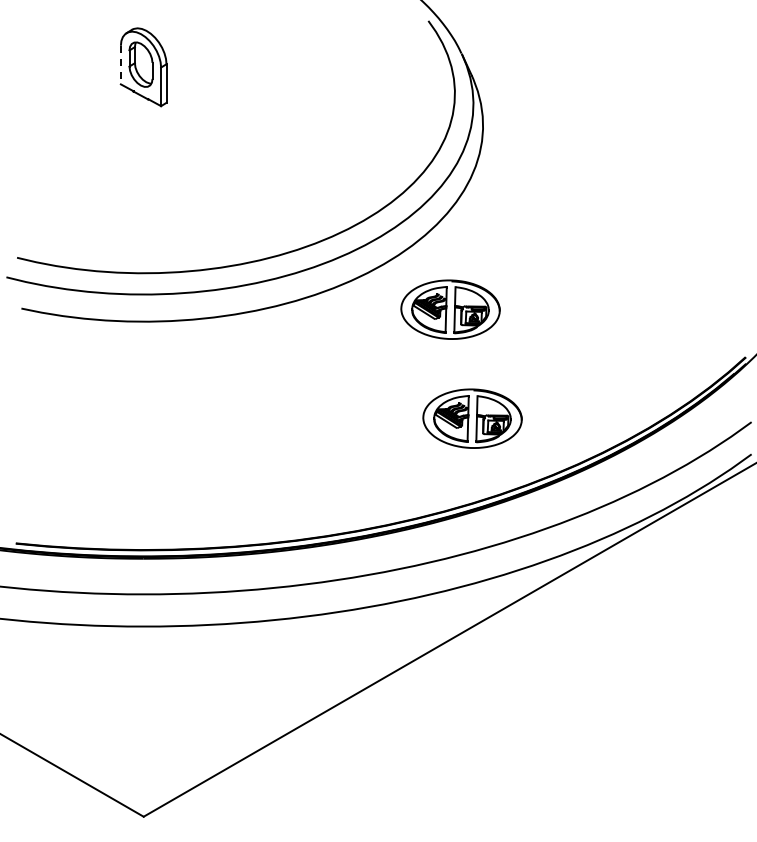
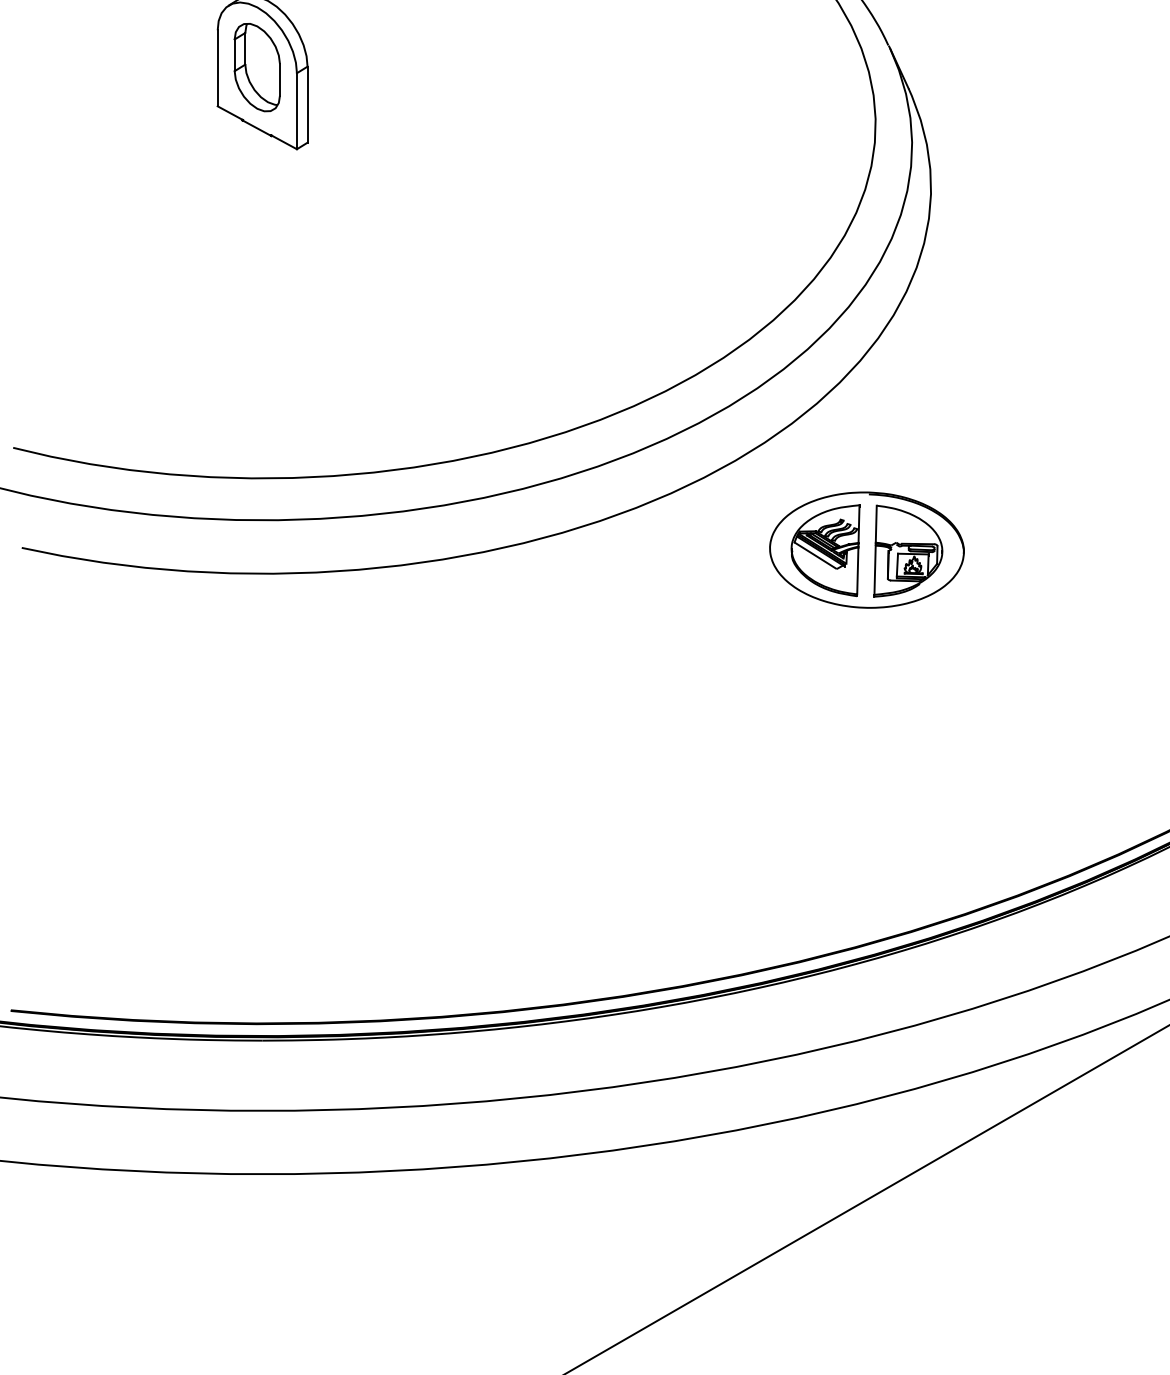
line: (120, 65) -> (216, 69), dashed -> solid
part: (472, 418) -> (910, 764), removed

